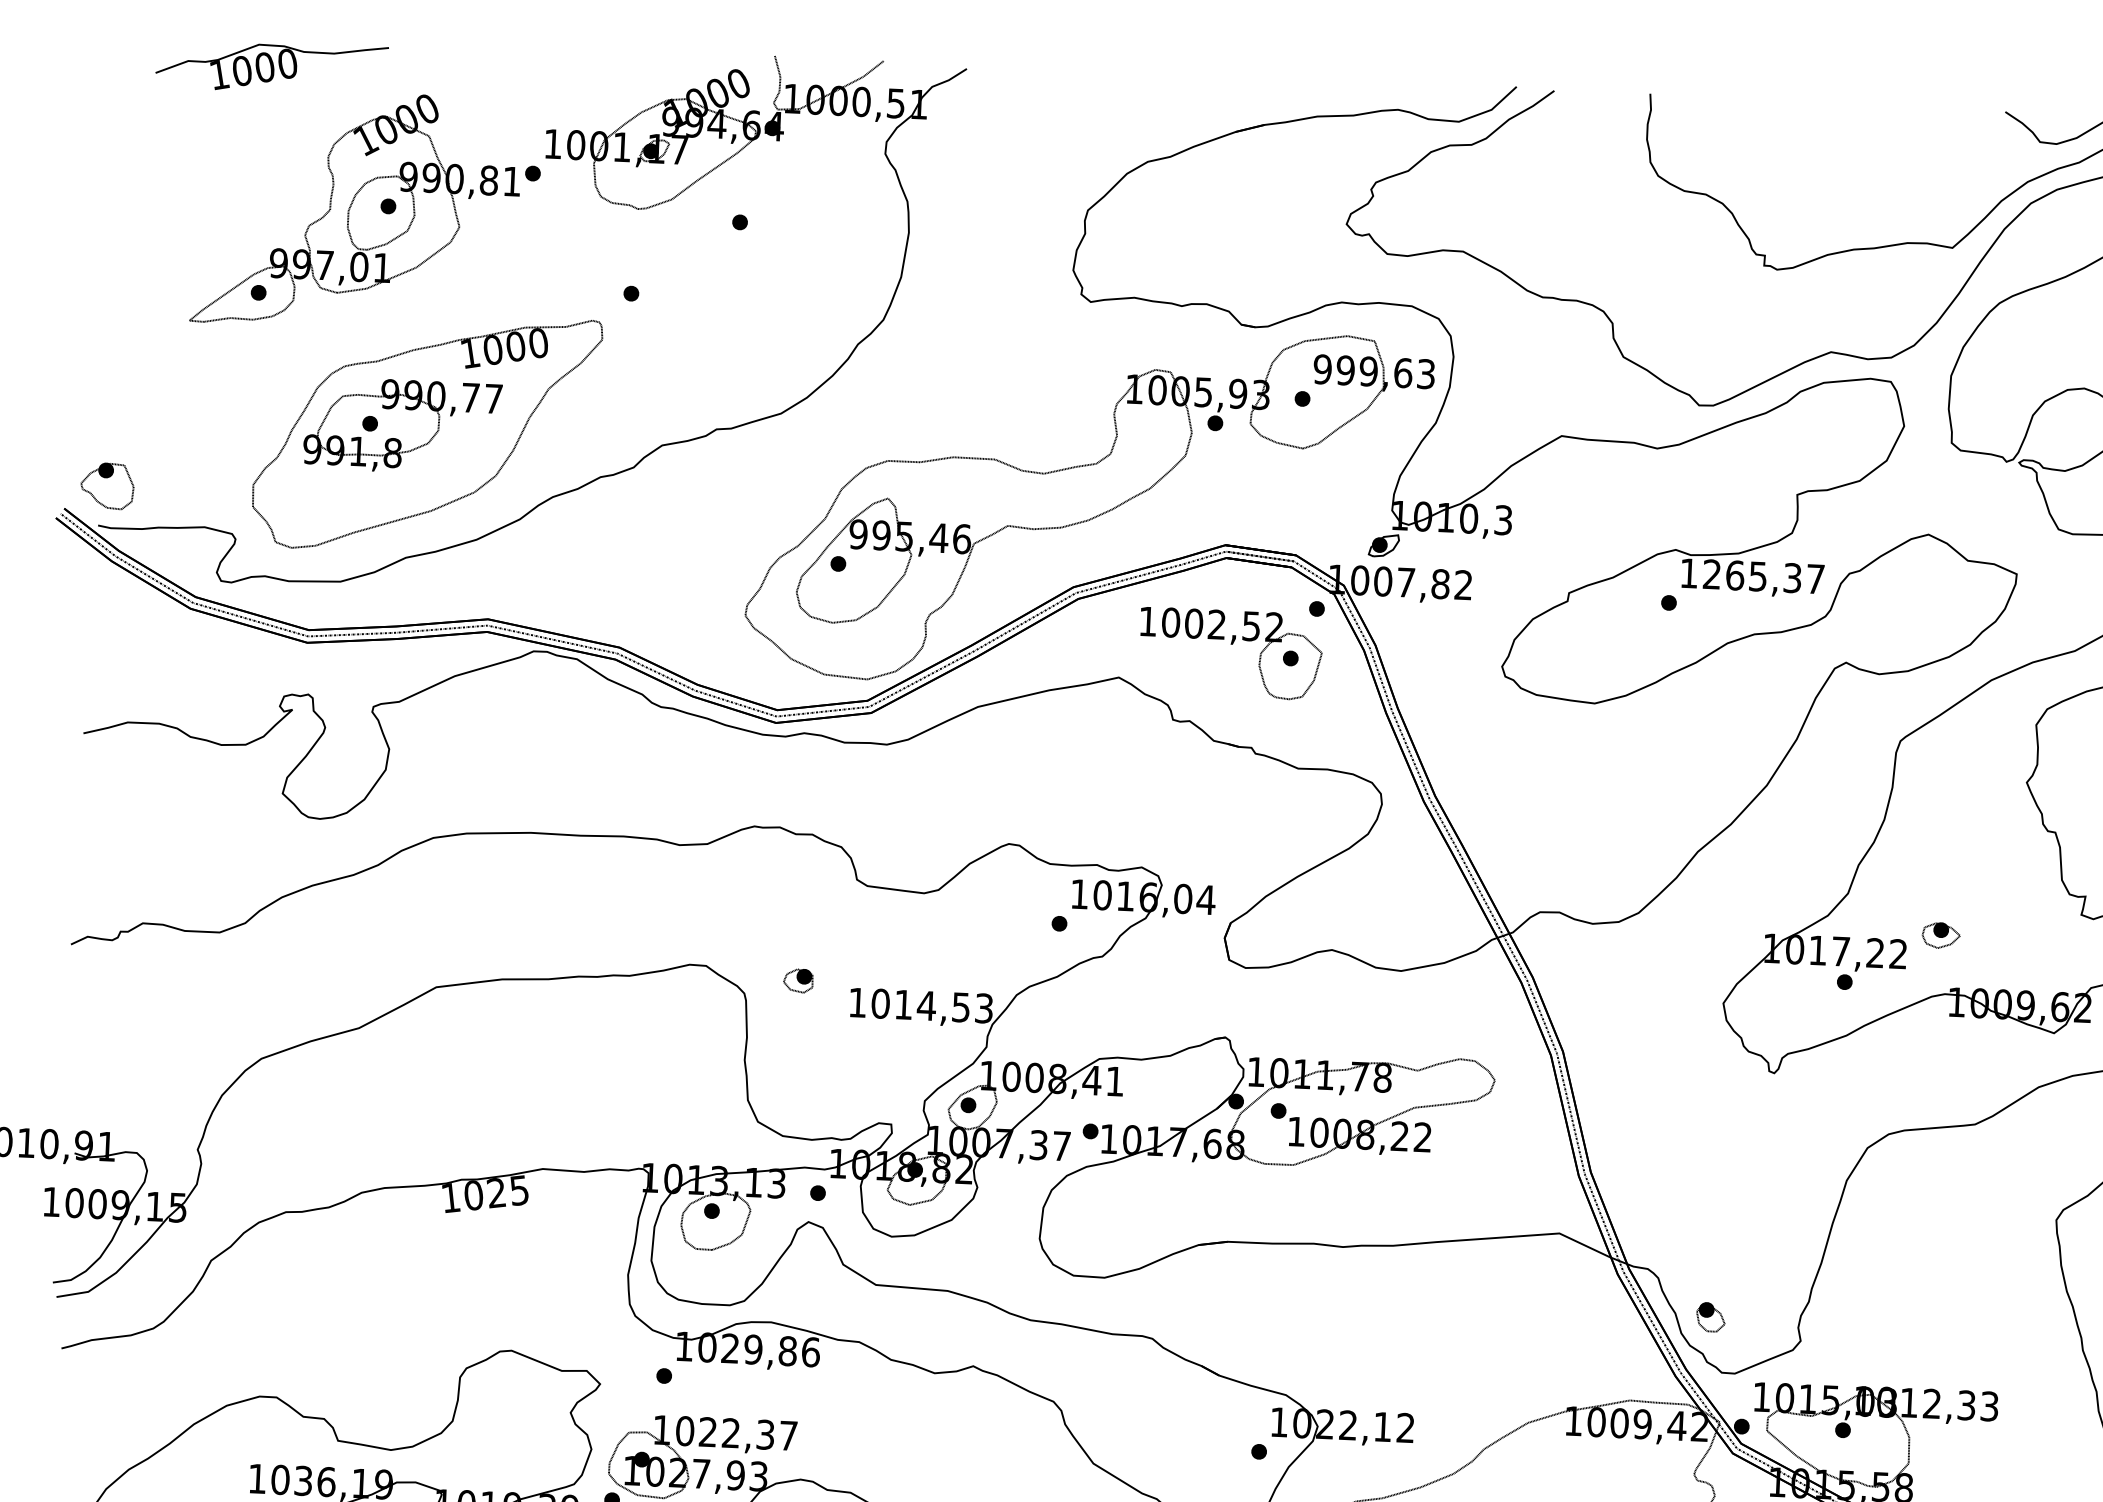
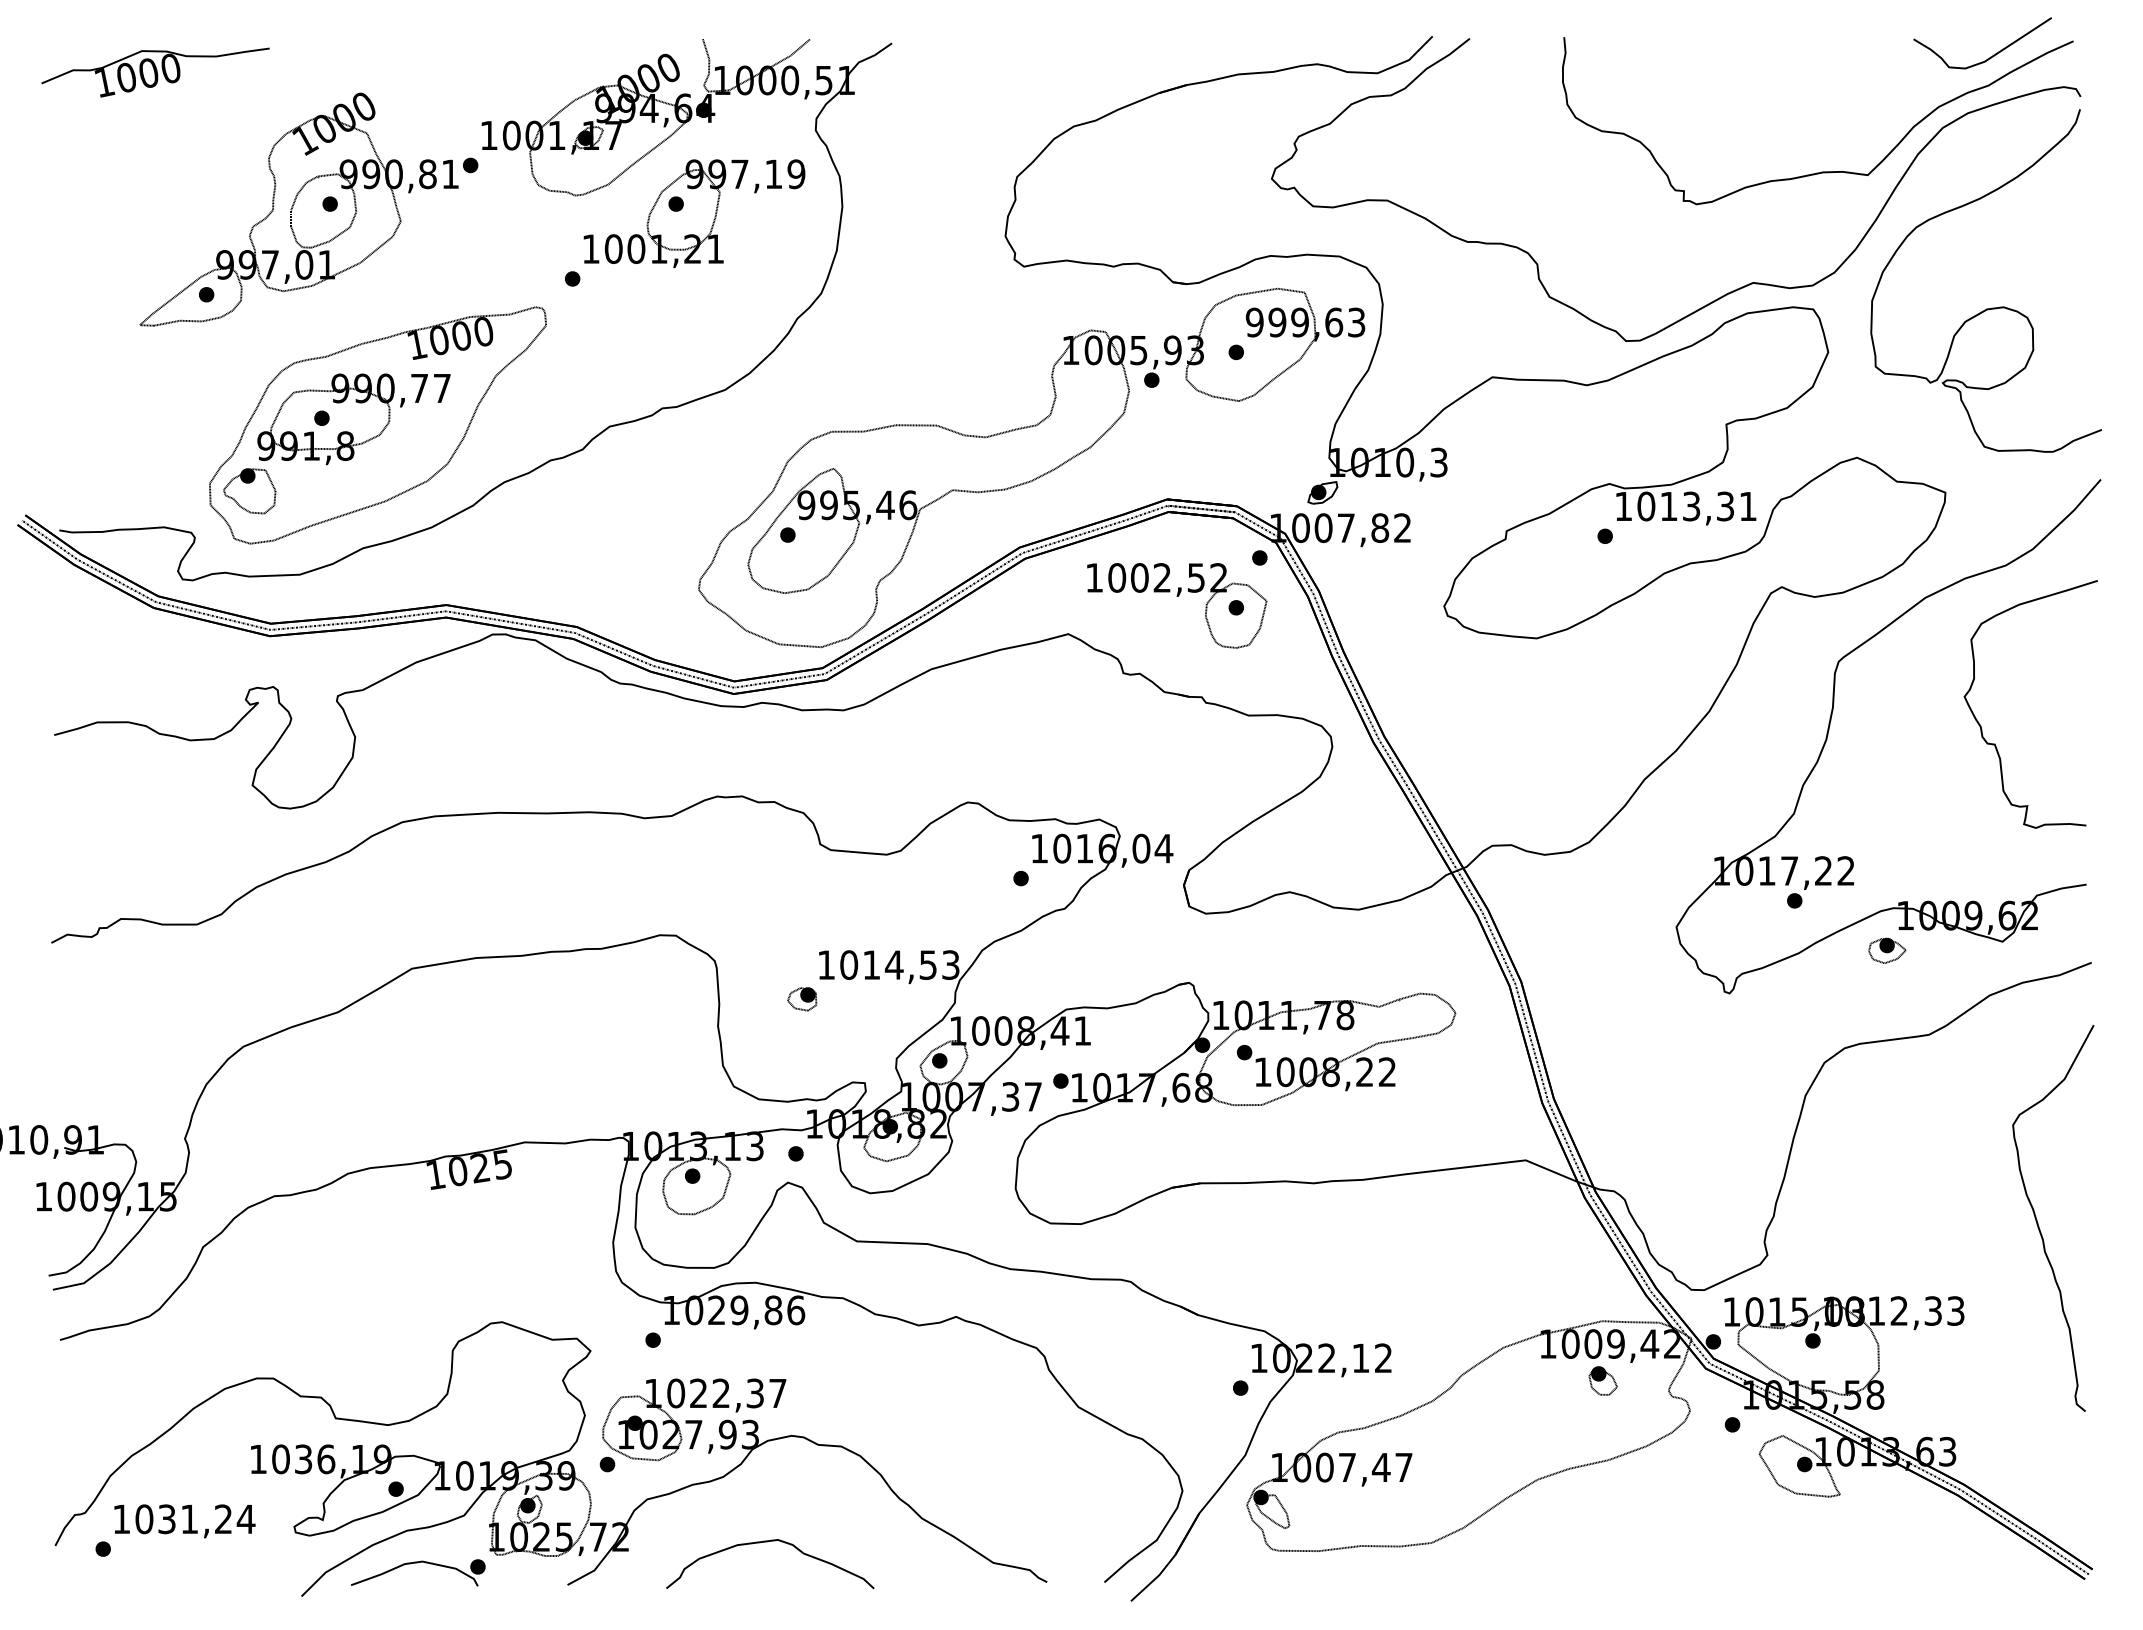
part: (271, 67) -> (155, 72), moved
part: (758, 232) -> (694, 213), added
part: (107, 486) -> (249, 491), moved
text: (1763, 576) -> (1696, 506), 1265,37 -> 1013,31
part: (1941, 935) -> (1887, 950), moved
part: (798, 981) -> (802, 999), moved
part: (1710, 1316) -> (1602, 1380), moved

